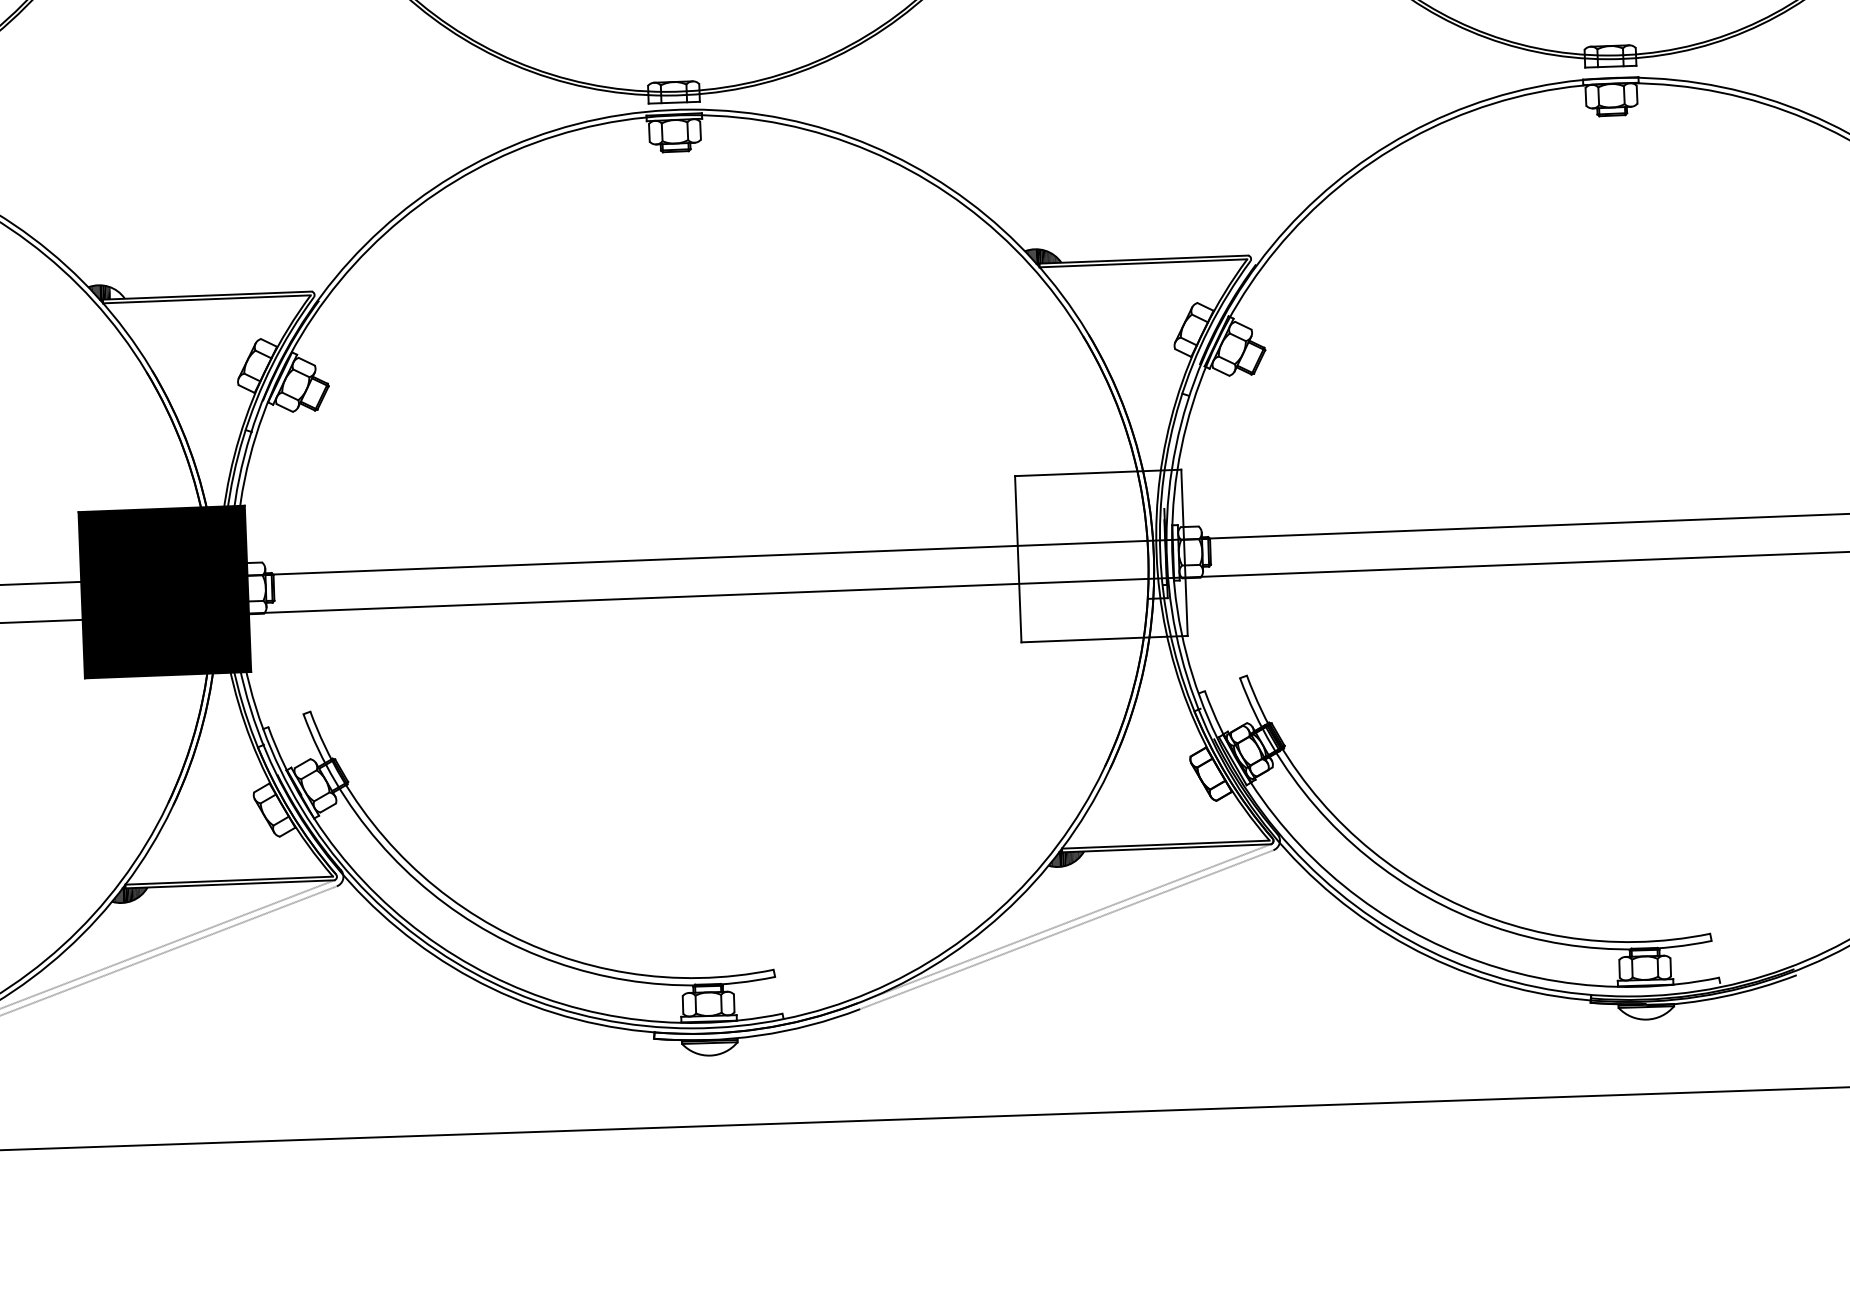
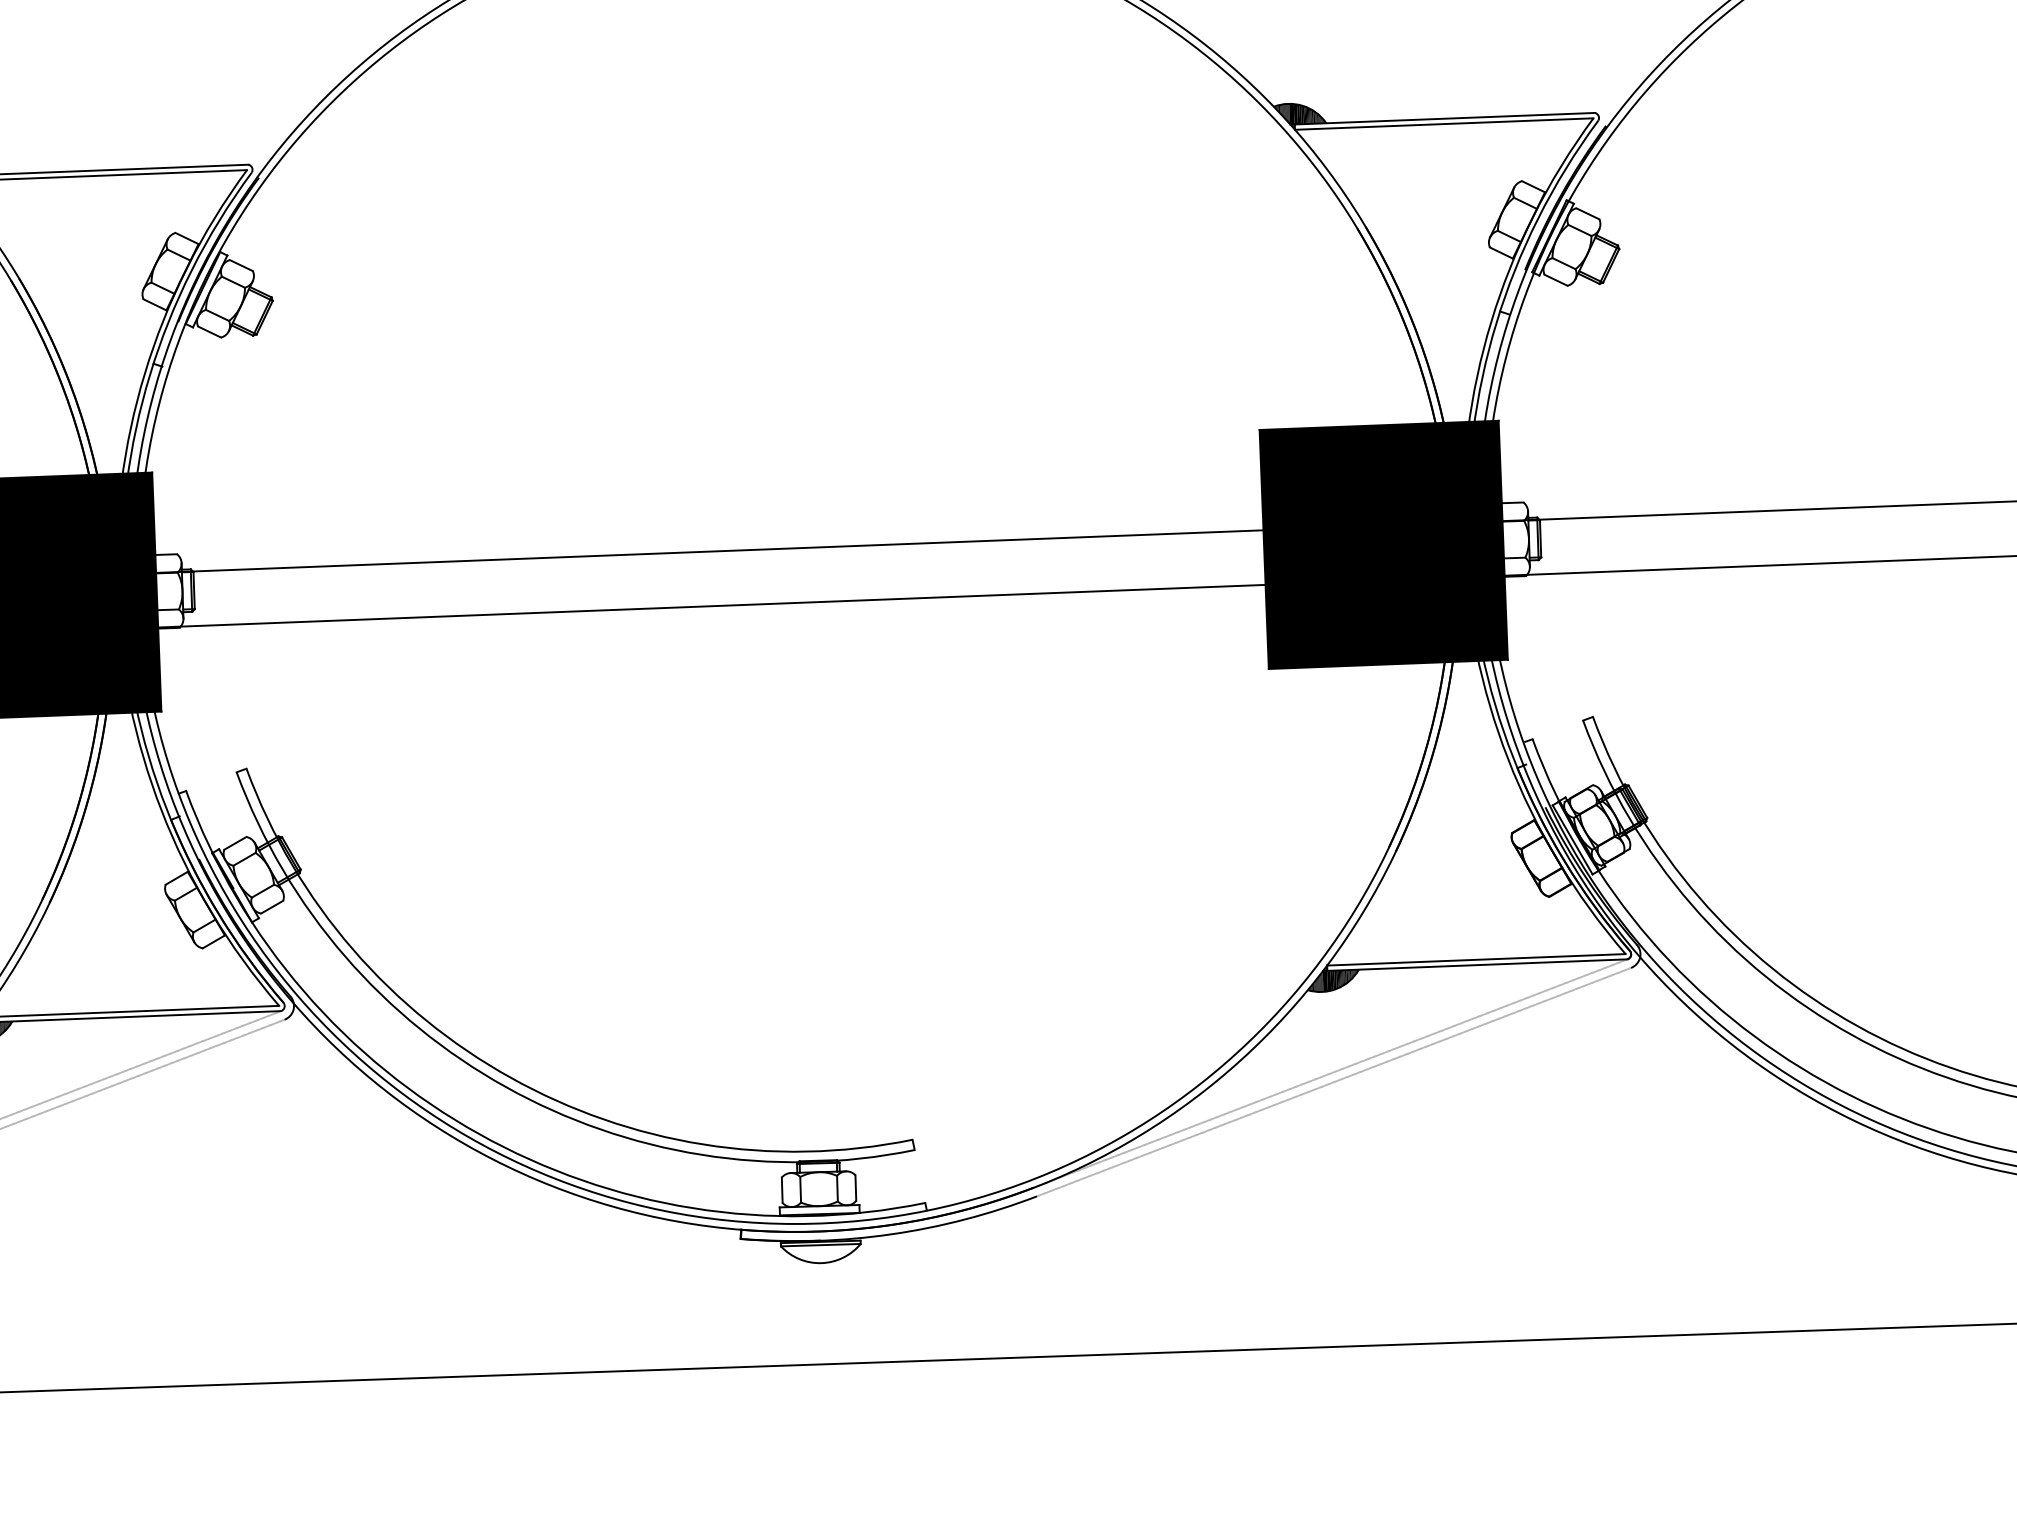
fill: (1101, 555) -> (1383, 544), added

